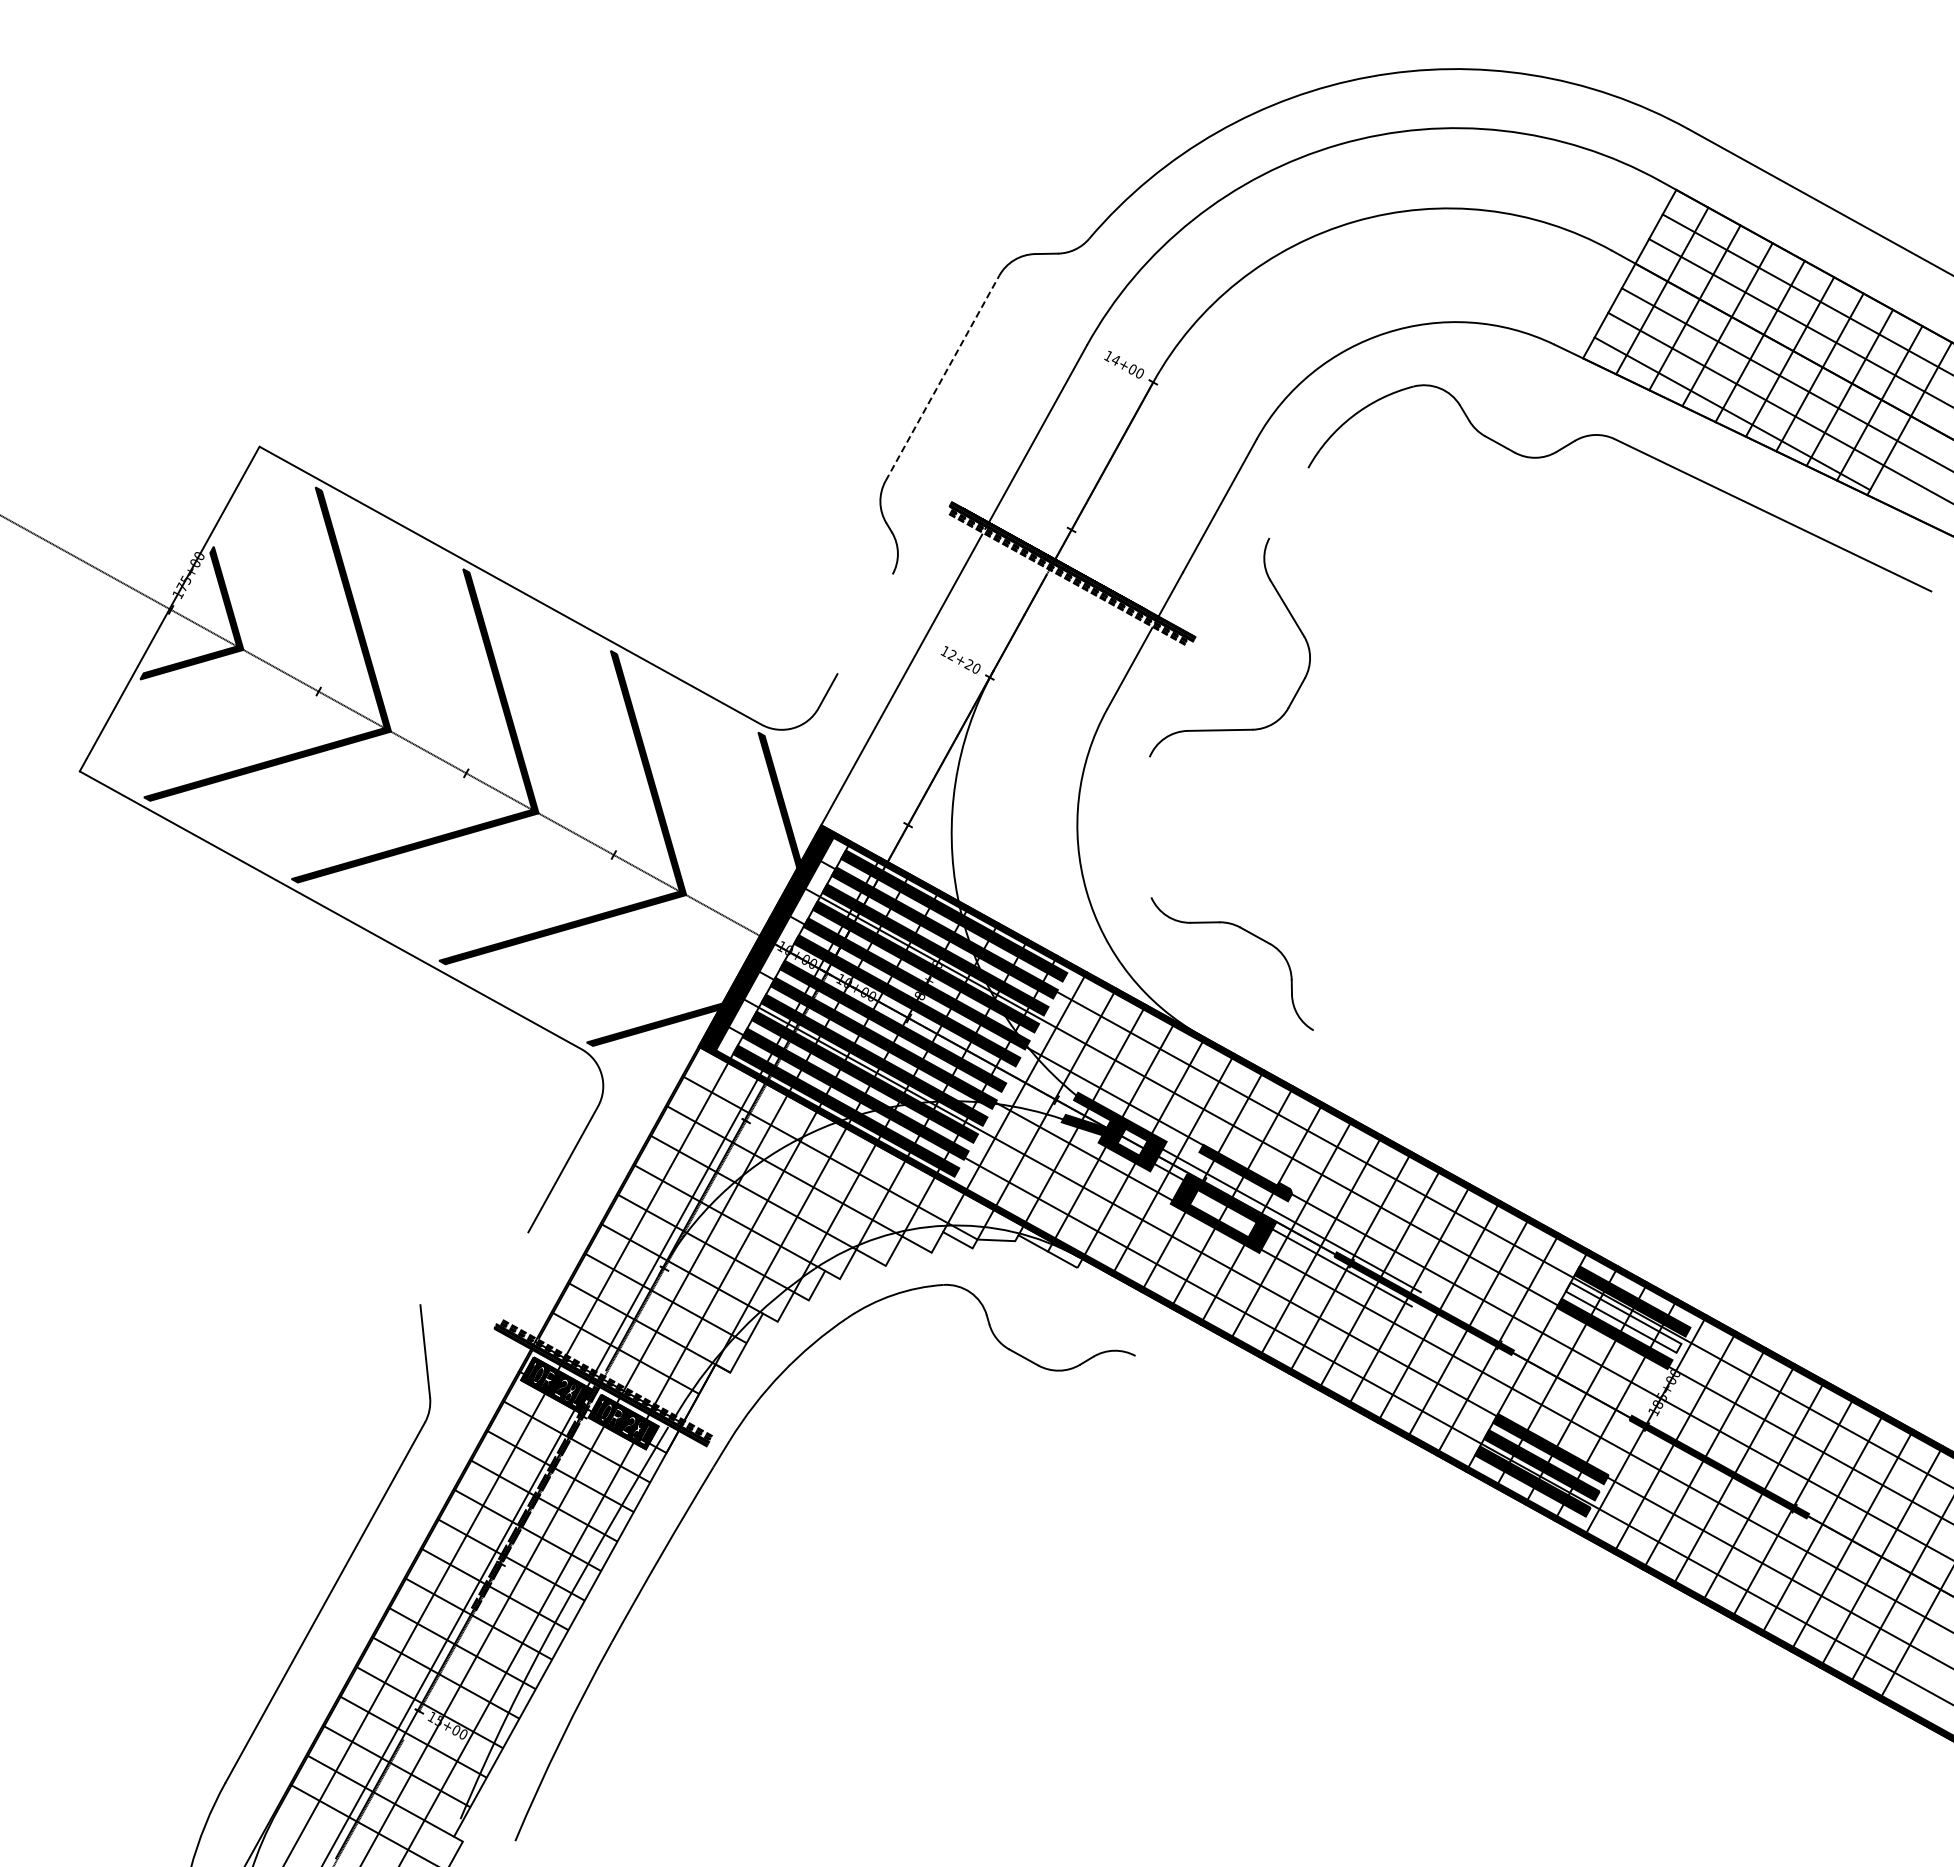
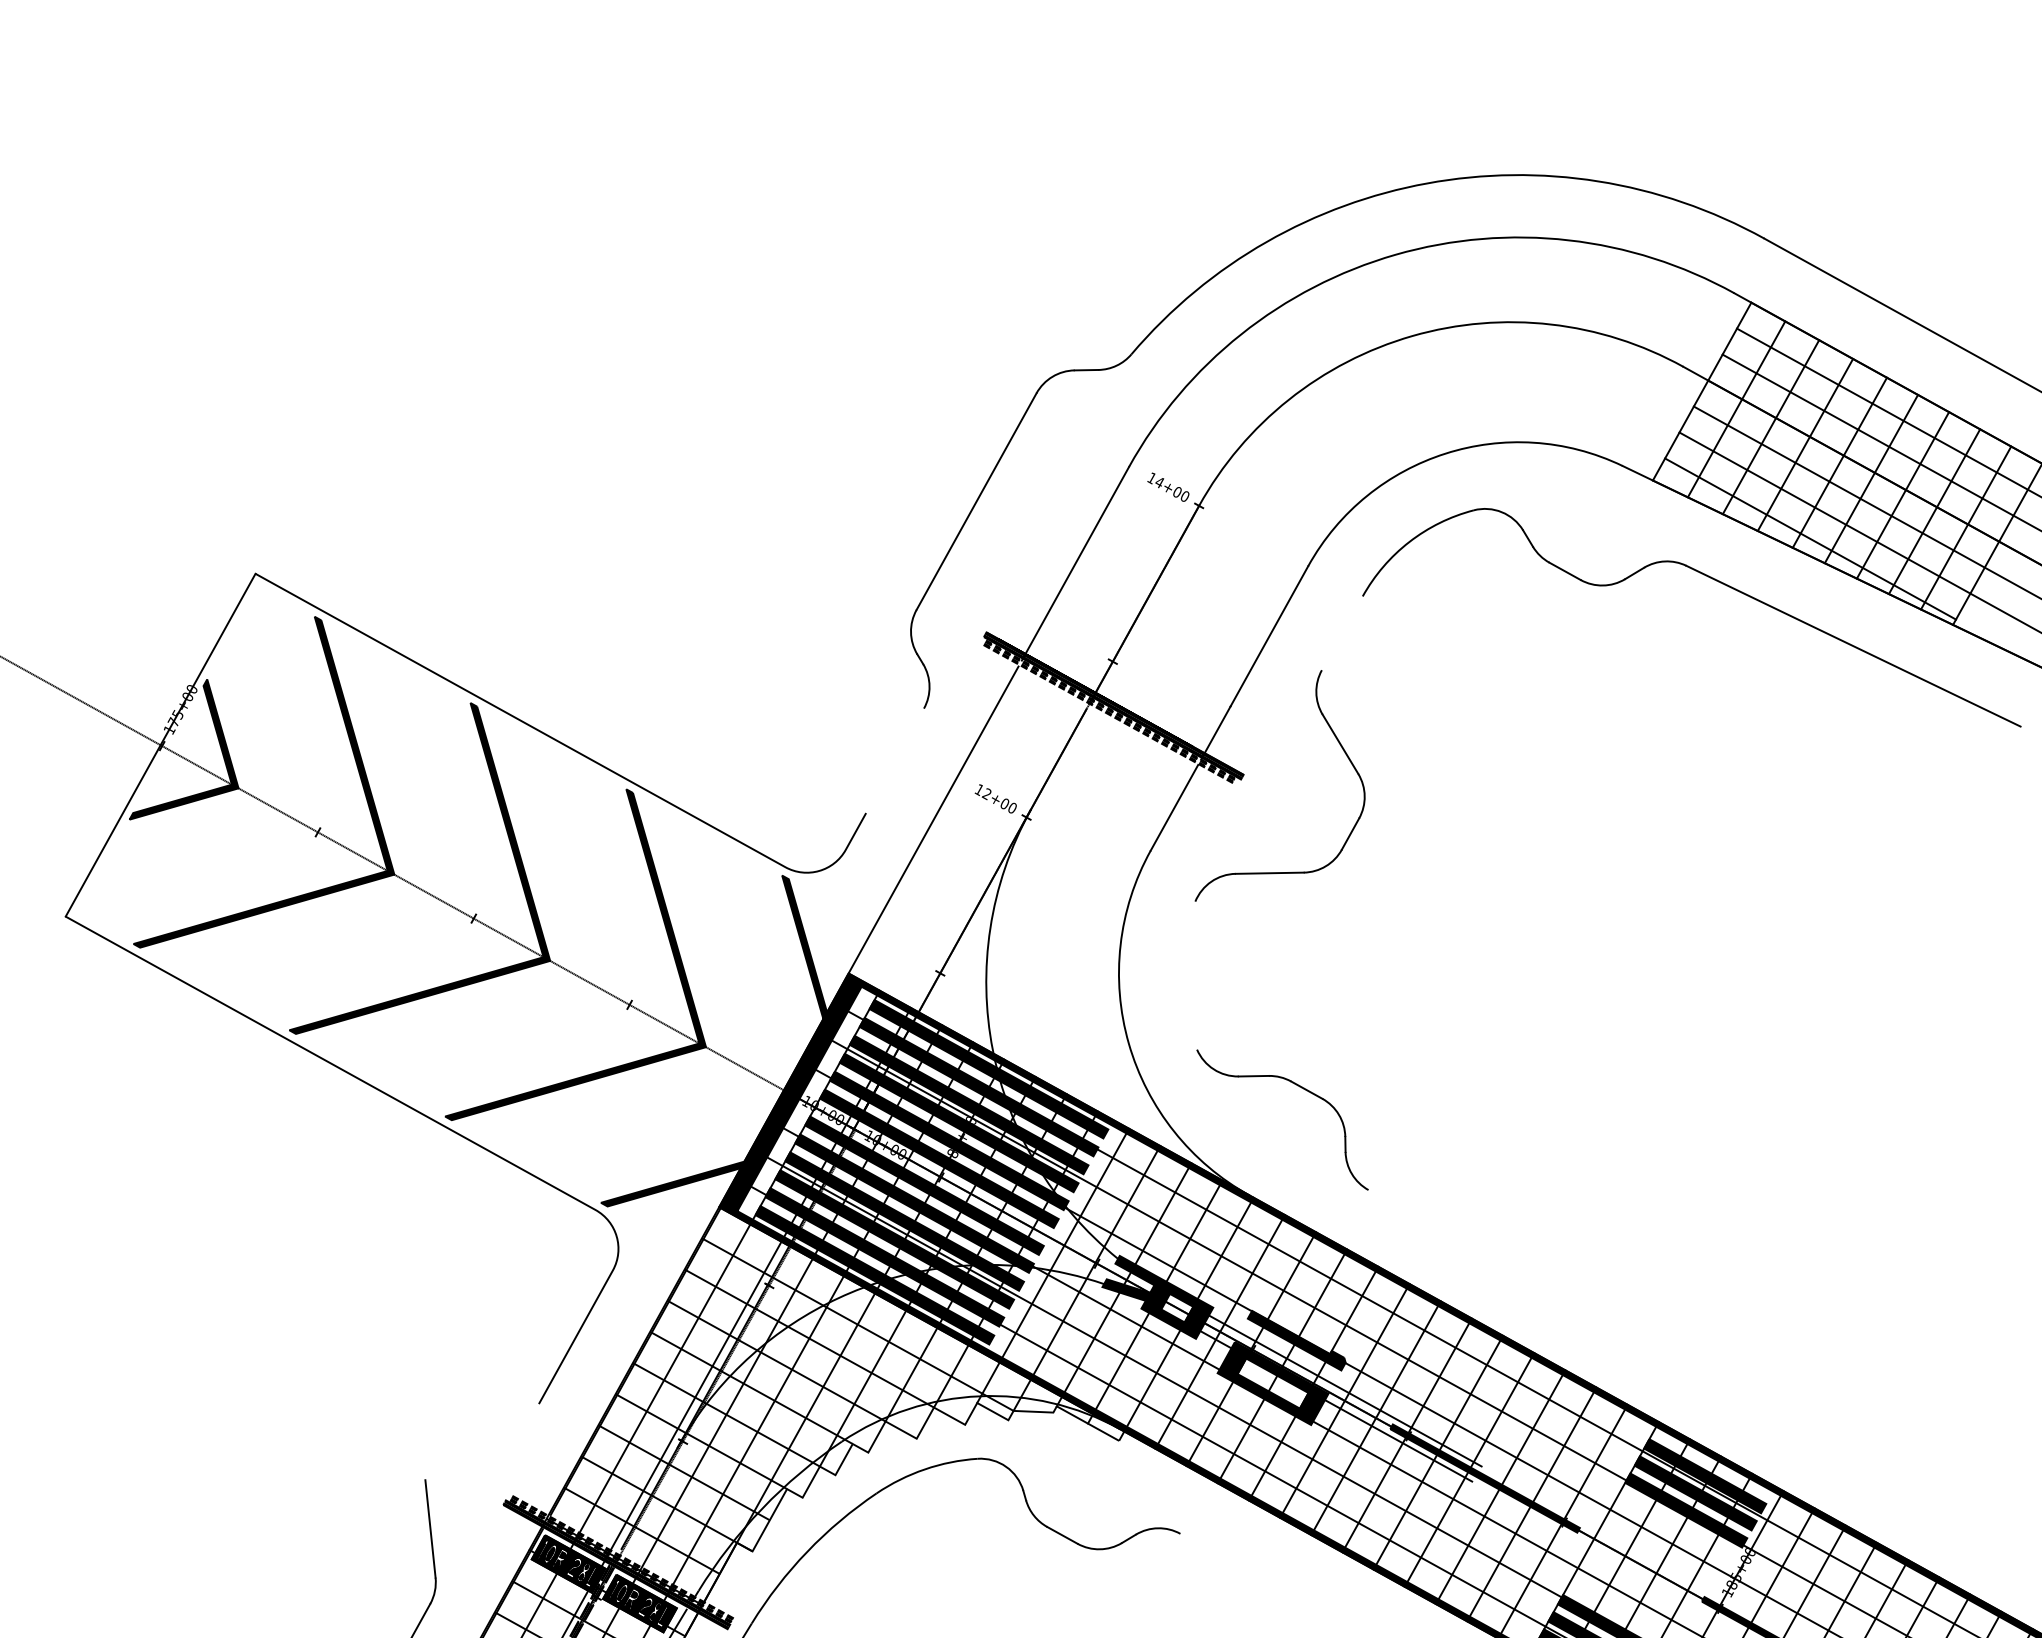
line: (942, 377) -> (976, 500), dashed -> solid
text: (968, 664) -> (1004, 803), 12+20 -> 12+00
fill: (1623, 1317) -> (1695, 1493), added

